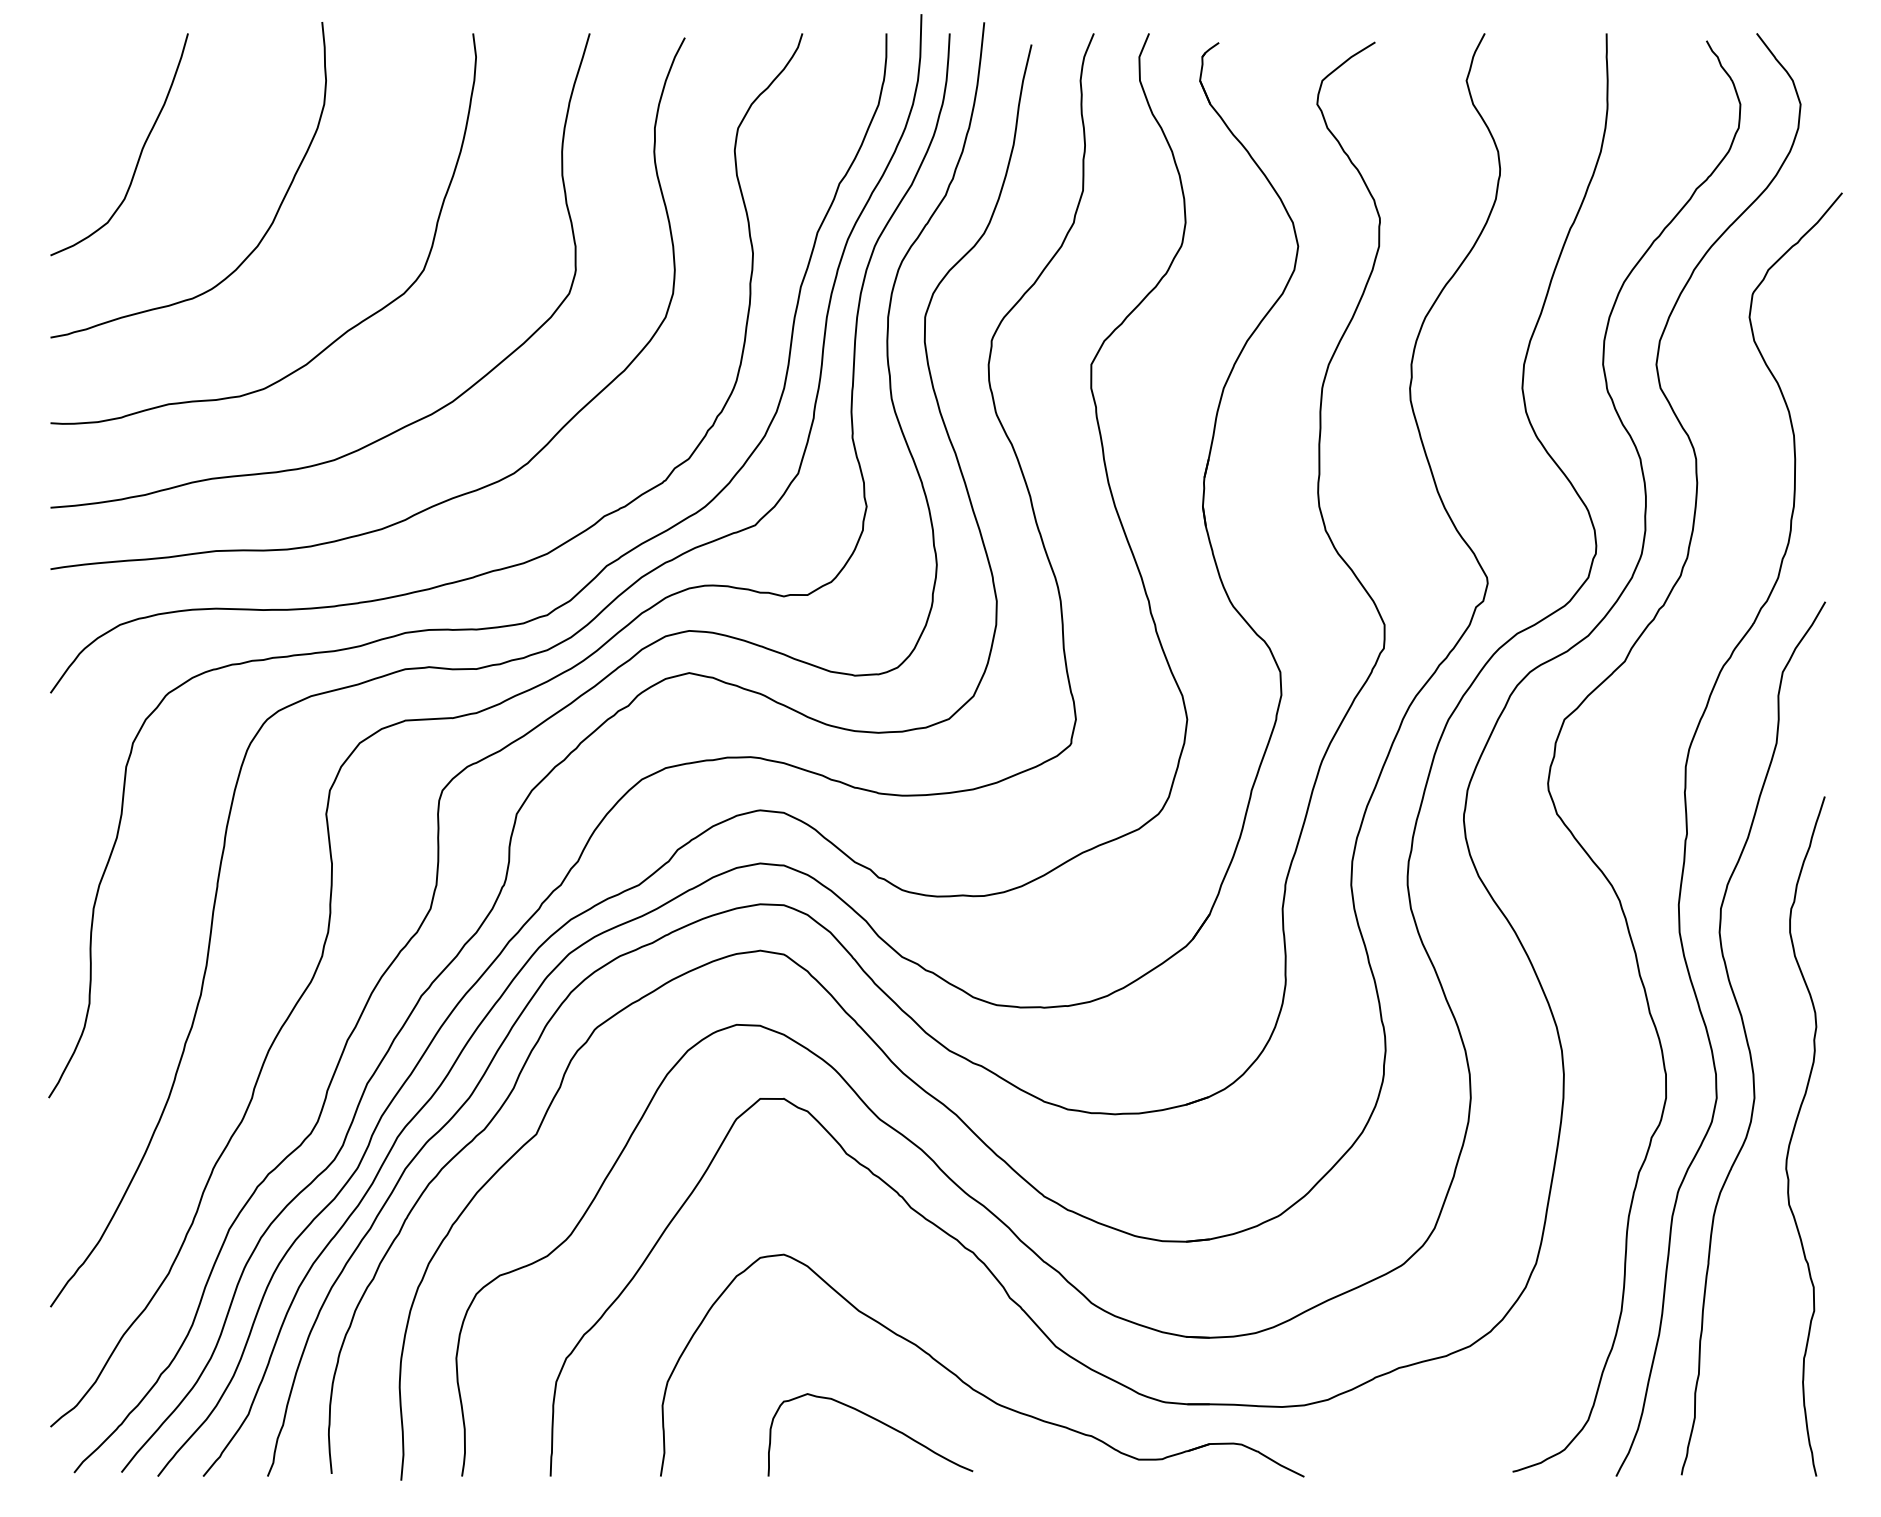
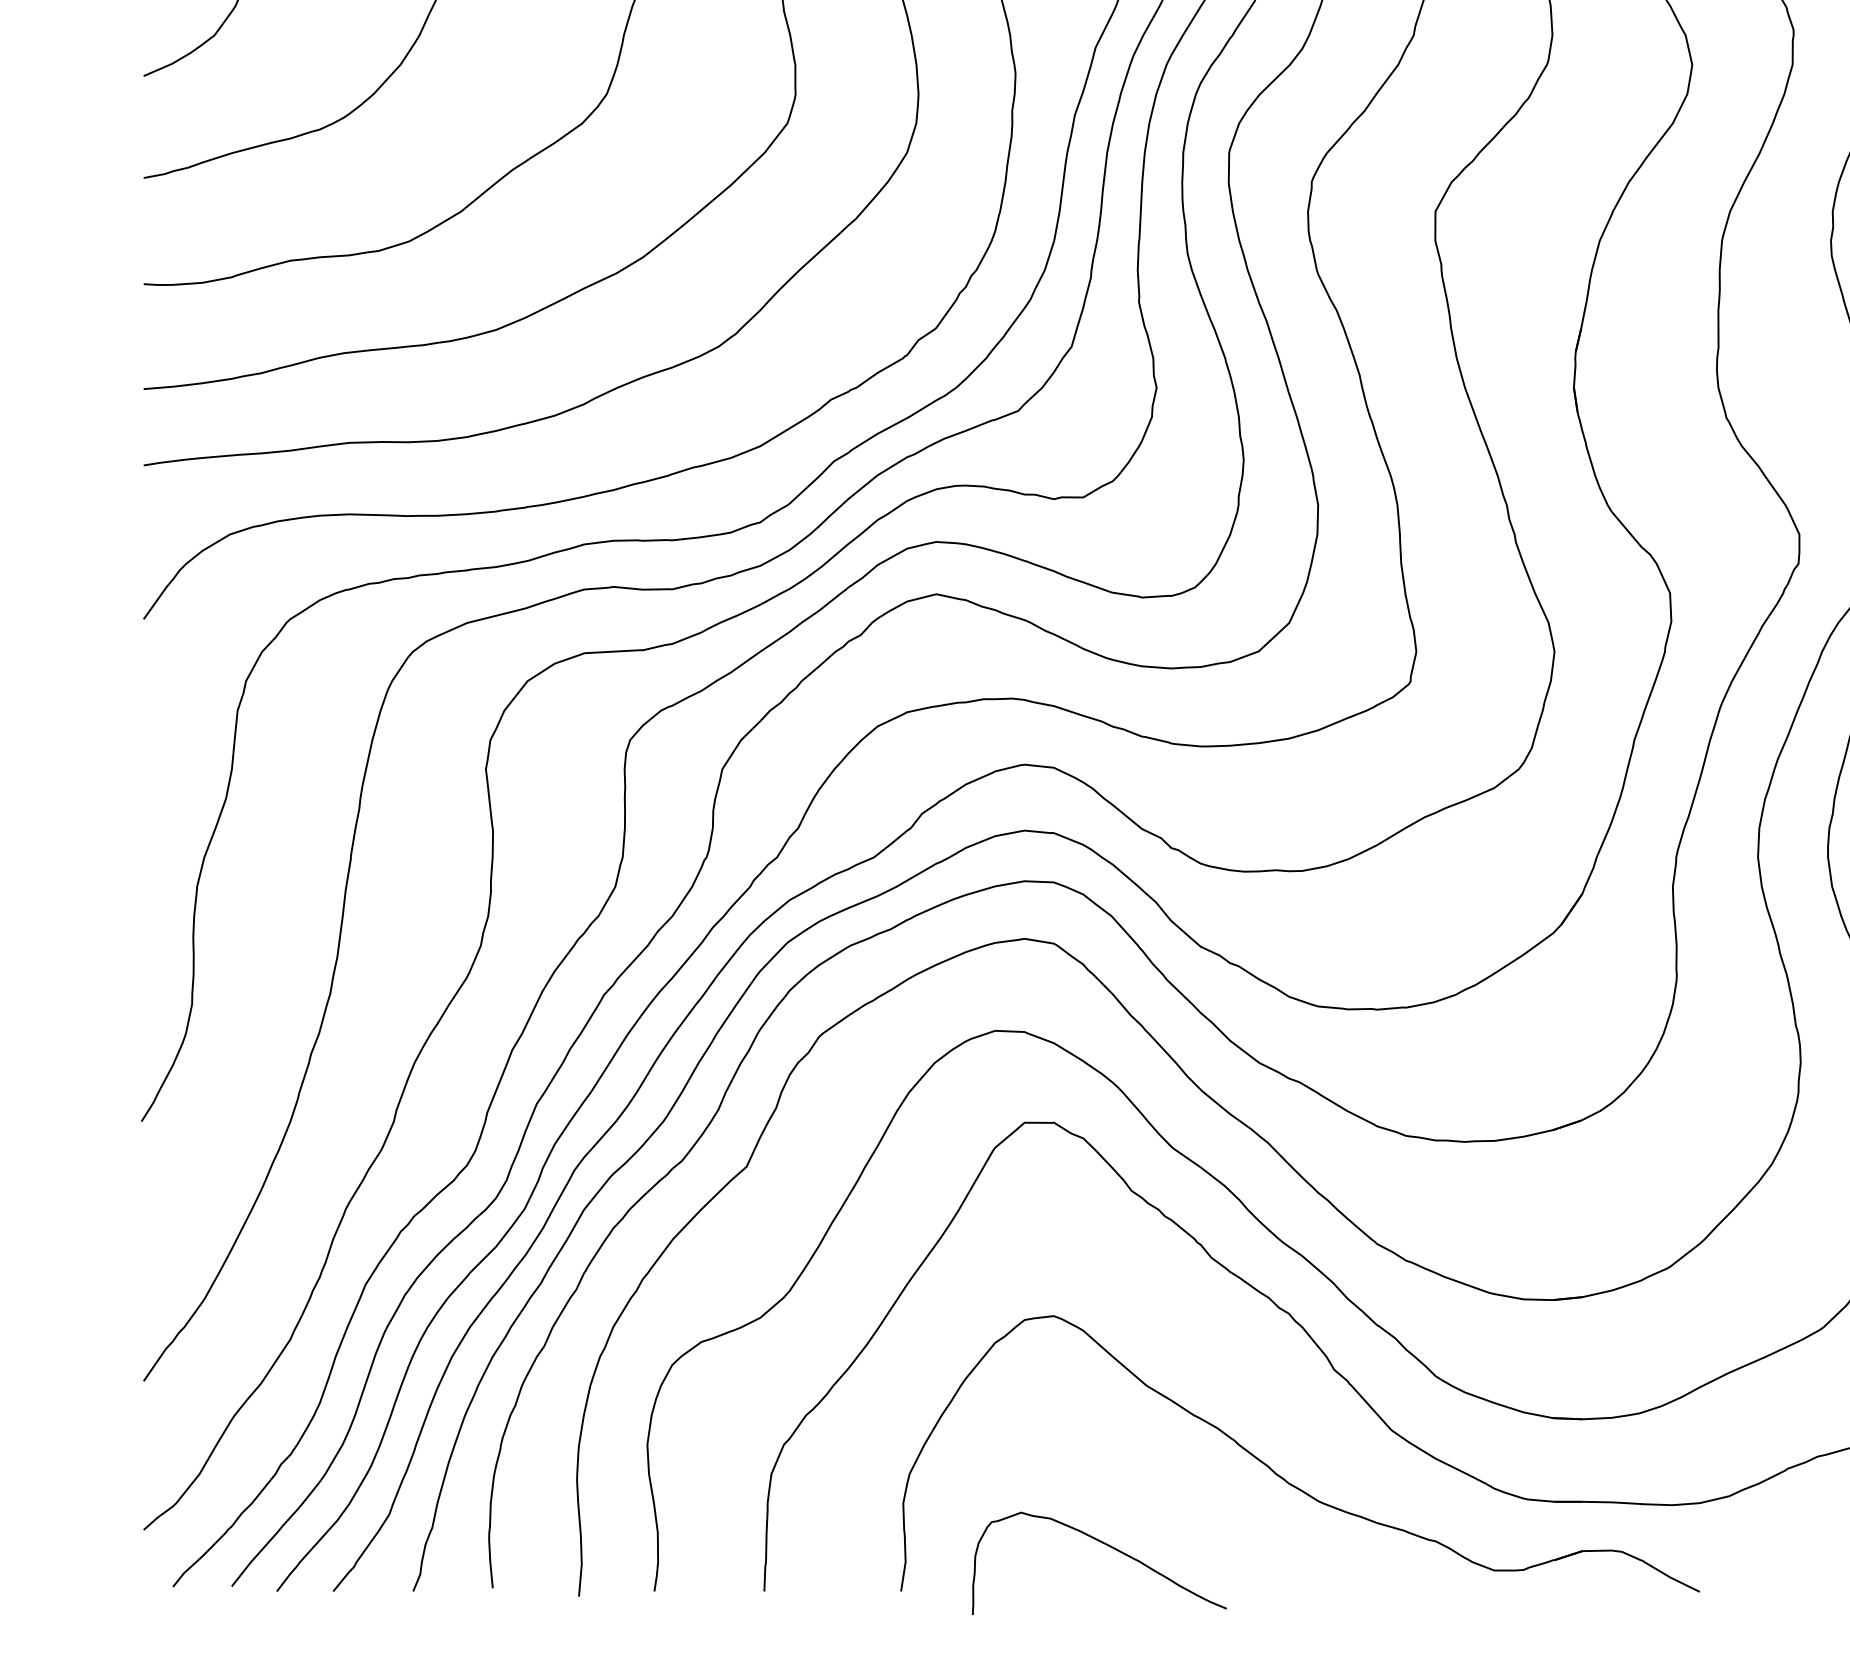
curve: (877, 1421) -> (1108, 1546), moved

